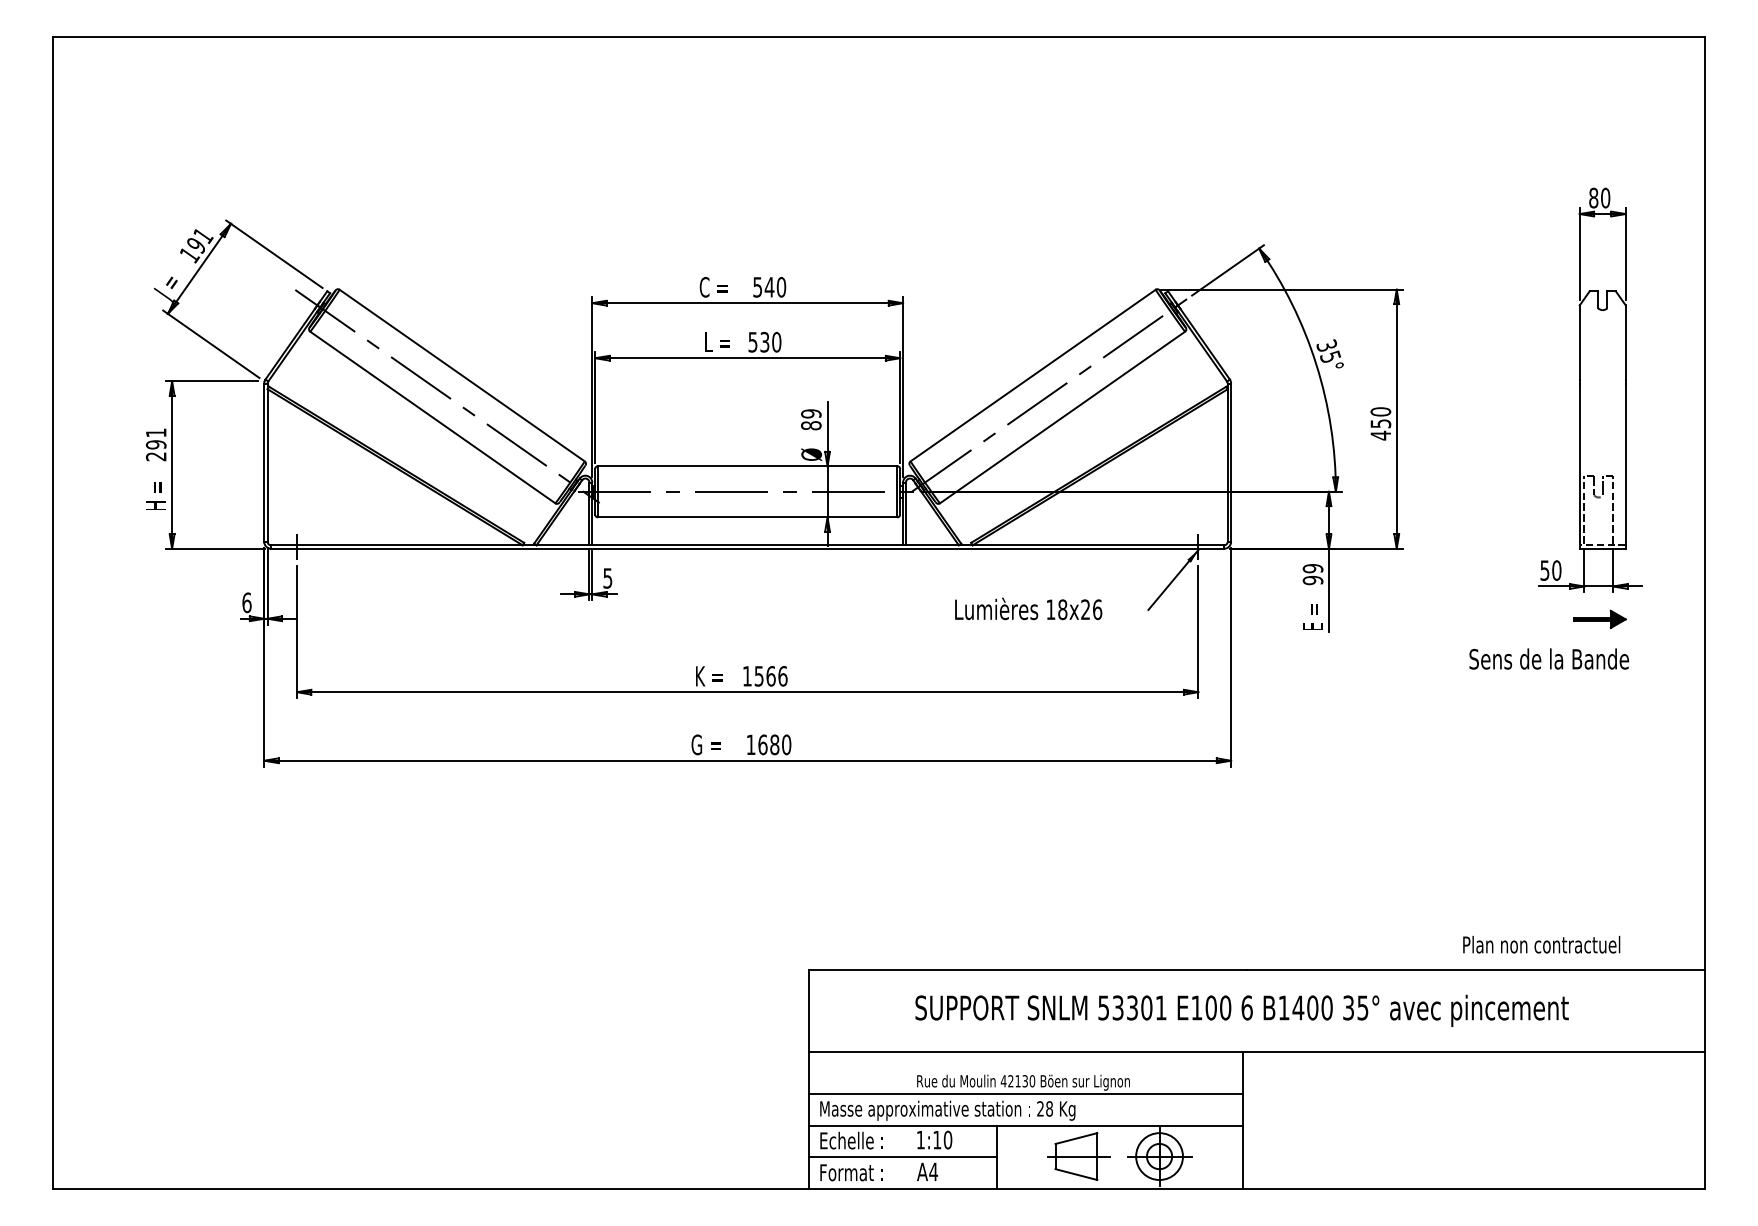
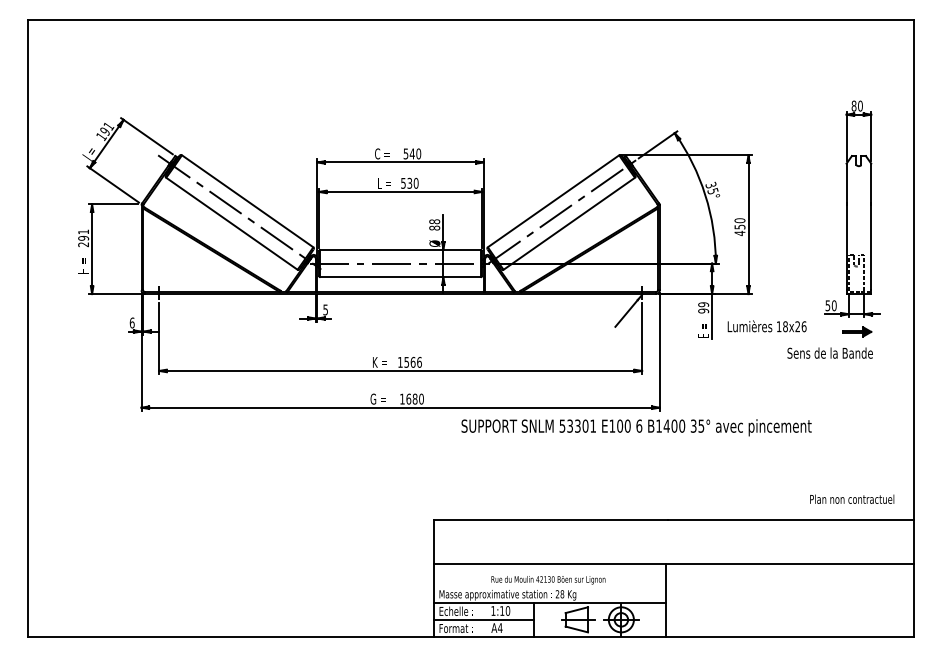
text: (810, 413) -> (434, 221), 89 -> 88
text: (1027, 609) -> (766, 326), moved
text: (1542, 943) -> (852, 498), moved
text: (1241, 1010) -> (636, 427), moved
line: (1025, 1094) -> (549, 586), removed

